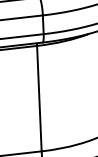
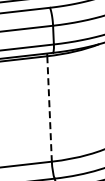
line: (39, 98) -> (49, 108), solid -> dashed

